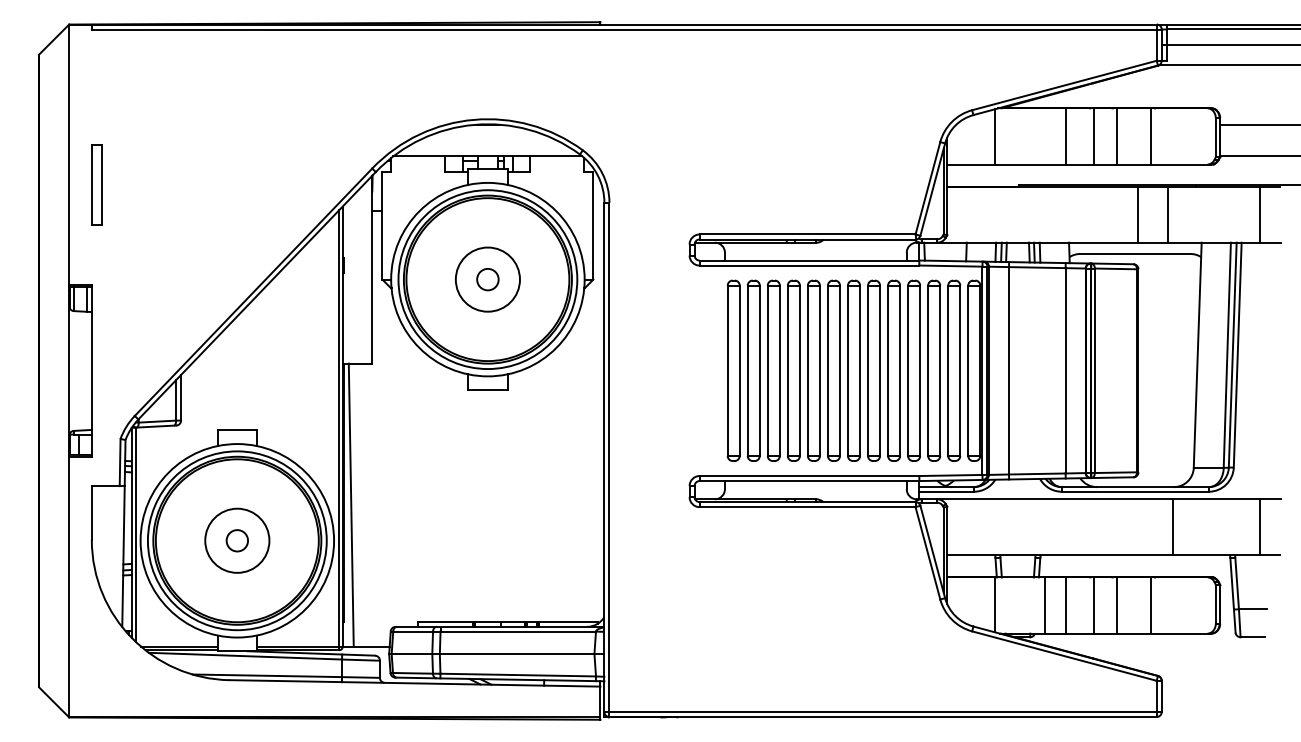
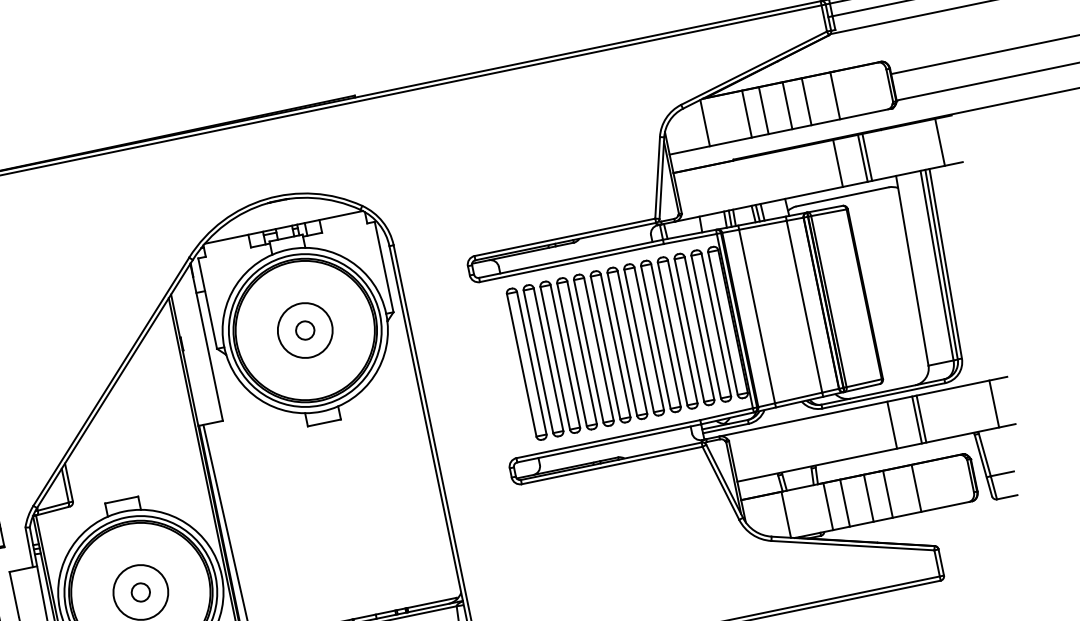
line: (1045, 136) -> (747, 114), added
line: (1173, 214) -> (867, 157), added
line: (1138, 527) -> (892, 425), added
line: (1167, 527) -> (916, 420), added

